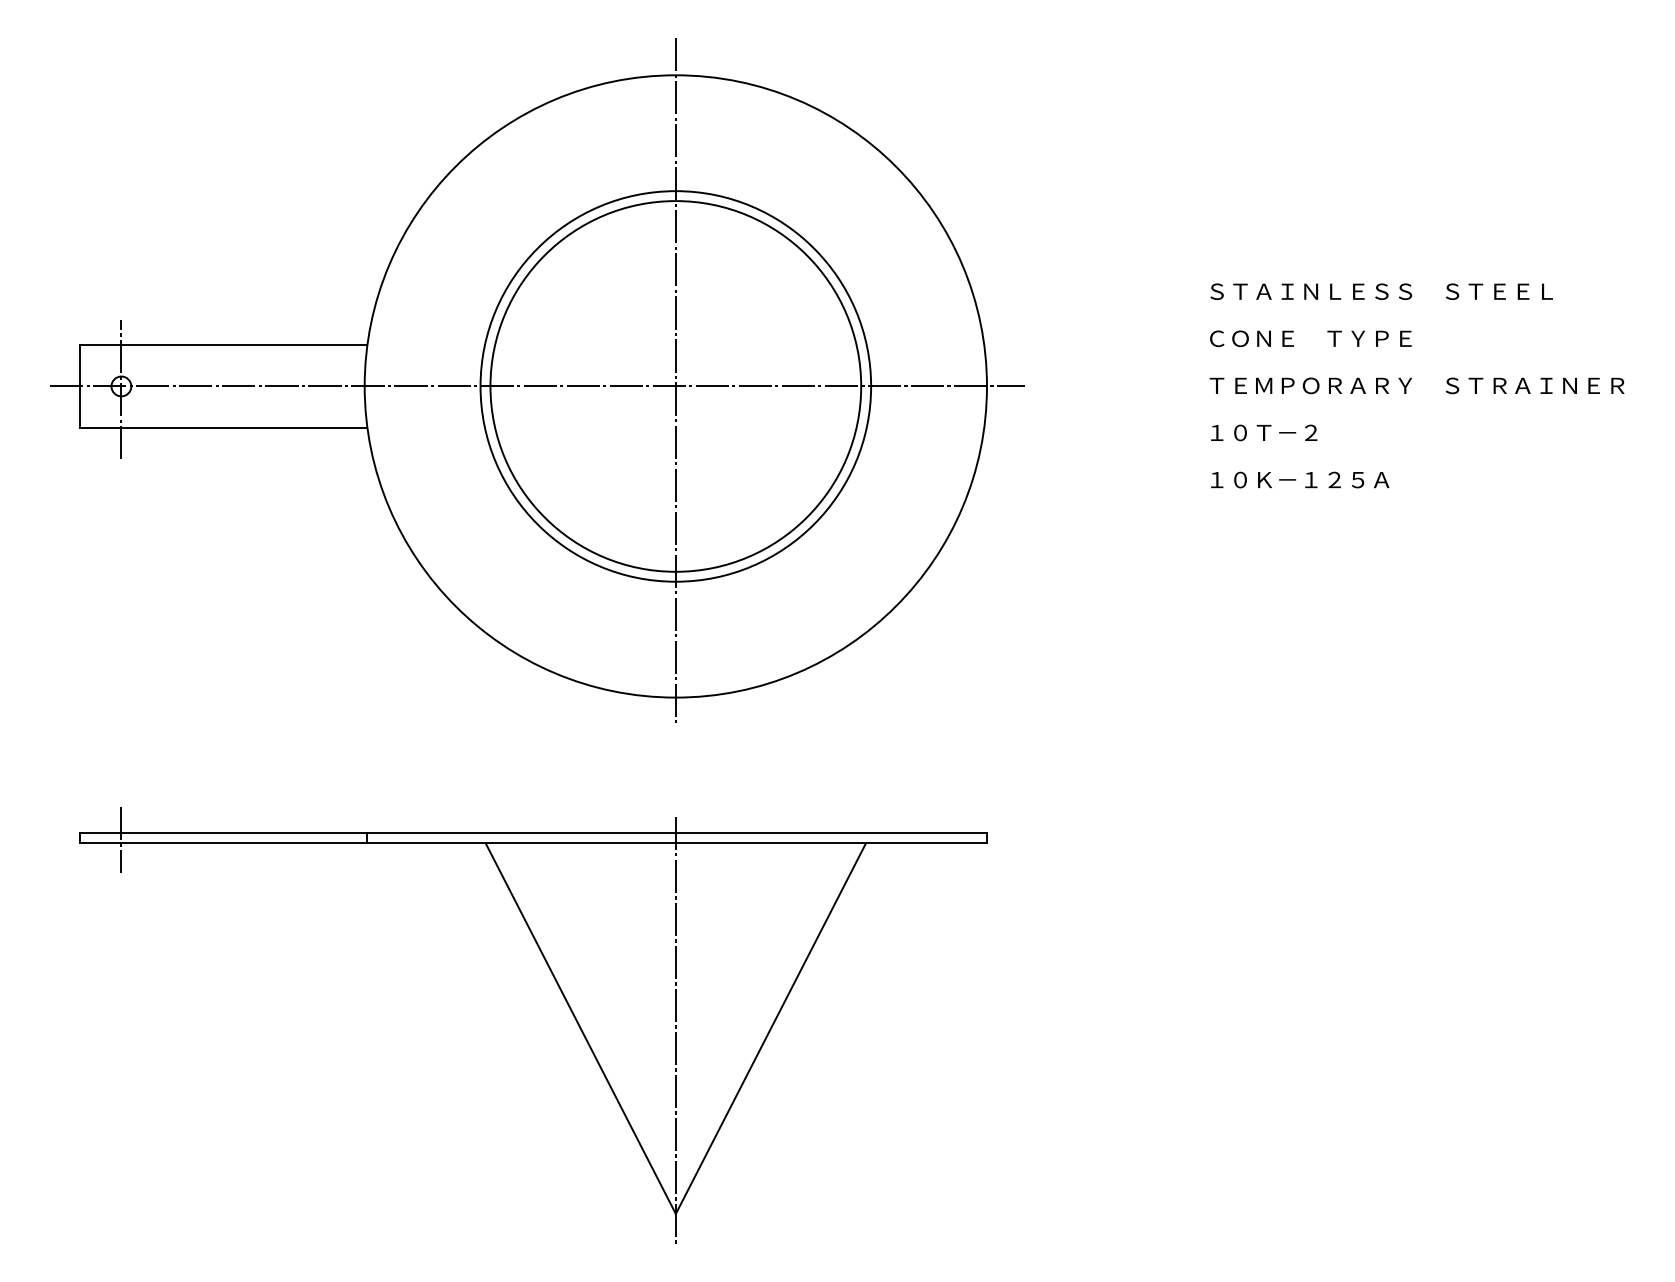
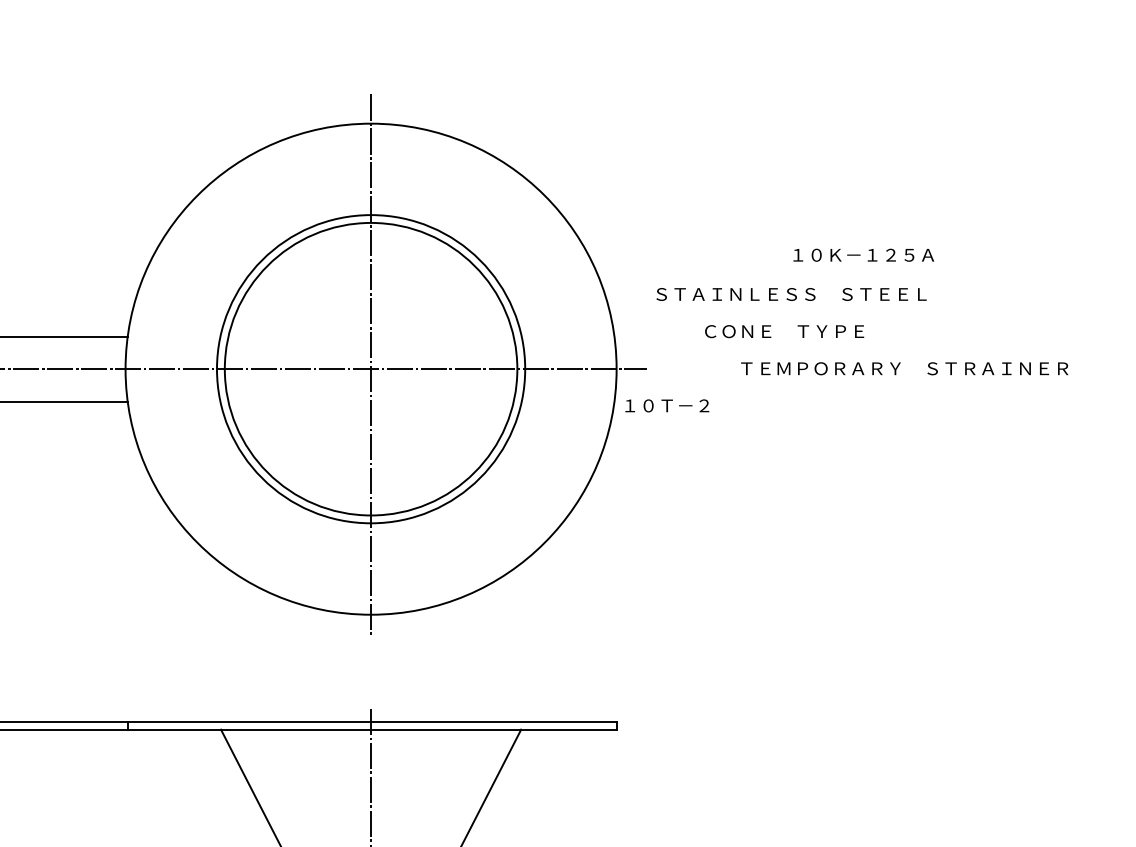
text: (1381, 291) -> (791, 294), moved
text: (1310, 338) -> (784, 331), moved
text: (1416, 385) -> (904, 368), moved
text: (1264, 432) -> (667, 405), moved
text: (1300, 479) -> (864, 254), moved

